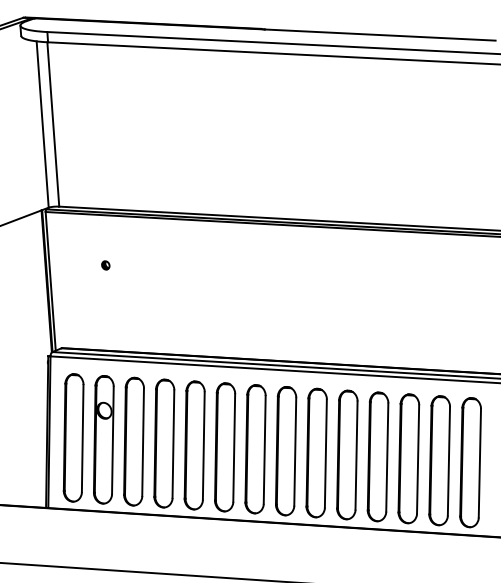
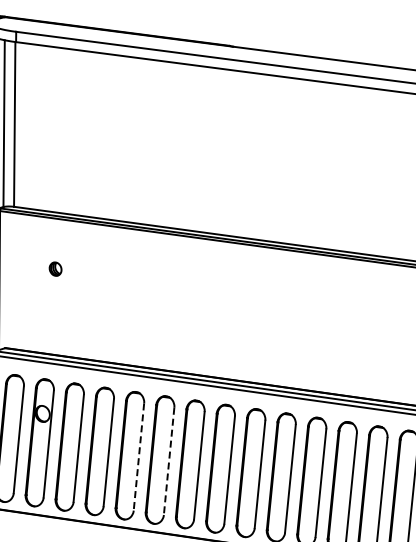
part: (105, 265) -> (55, 269), size x1.6
line: (203, 446) -> (138, 457), solid -> dashed
line: (234, 447) -> (169, 460), solid -> dashed

